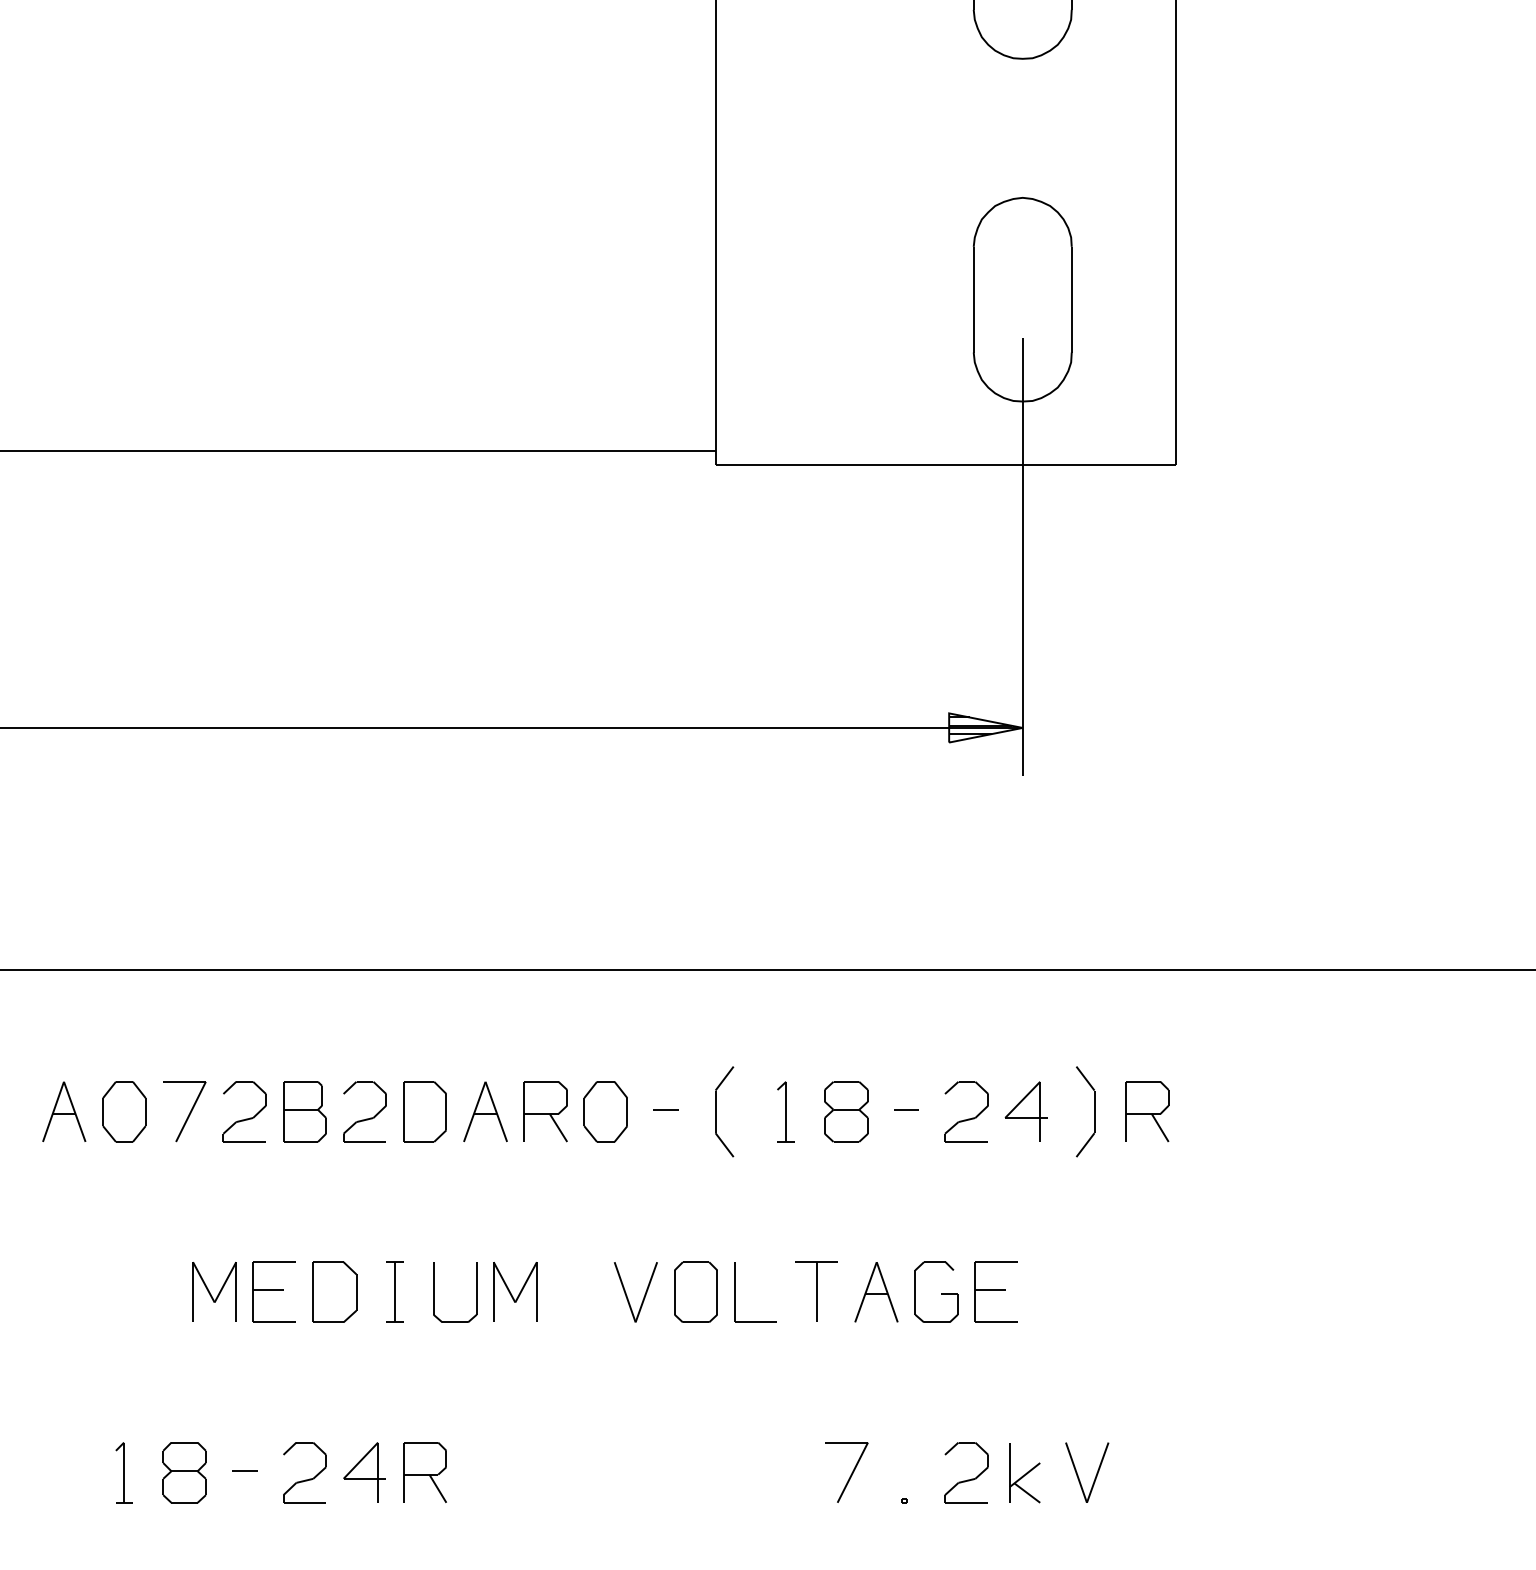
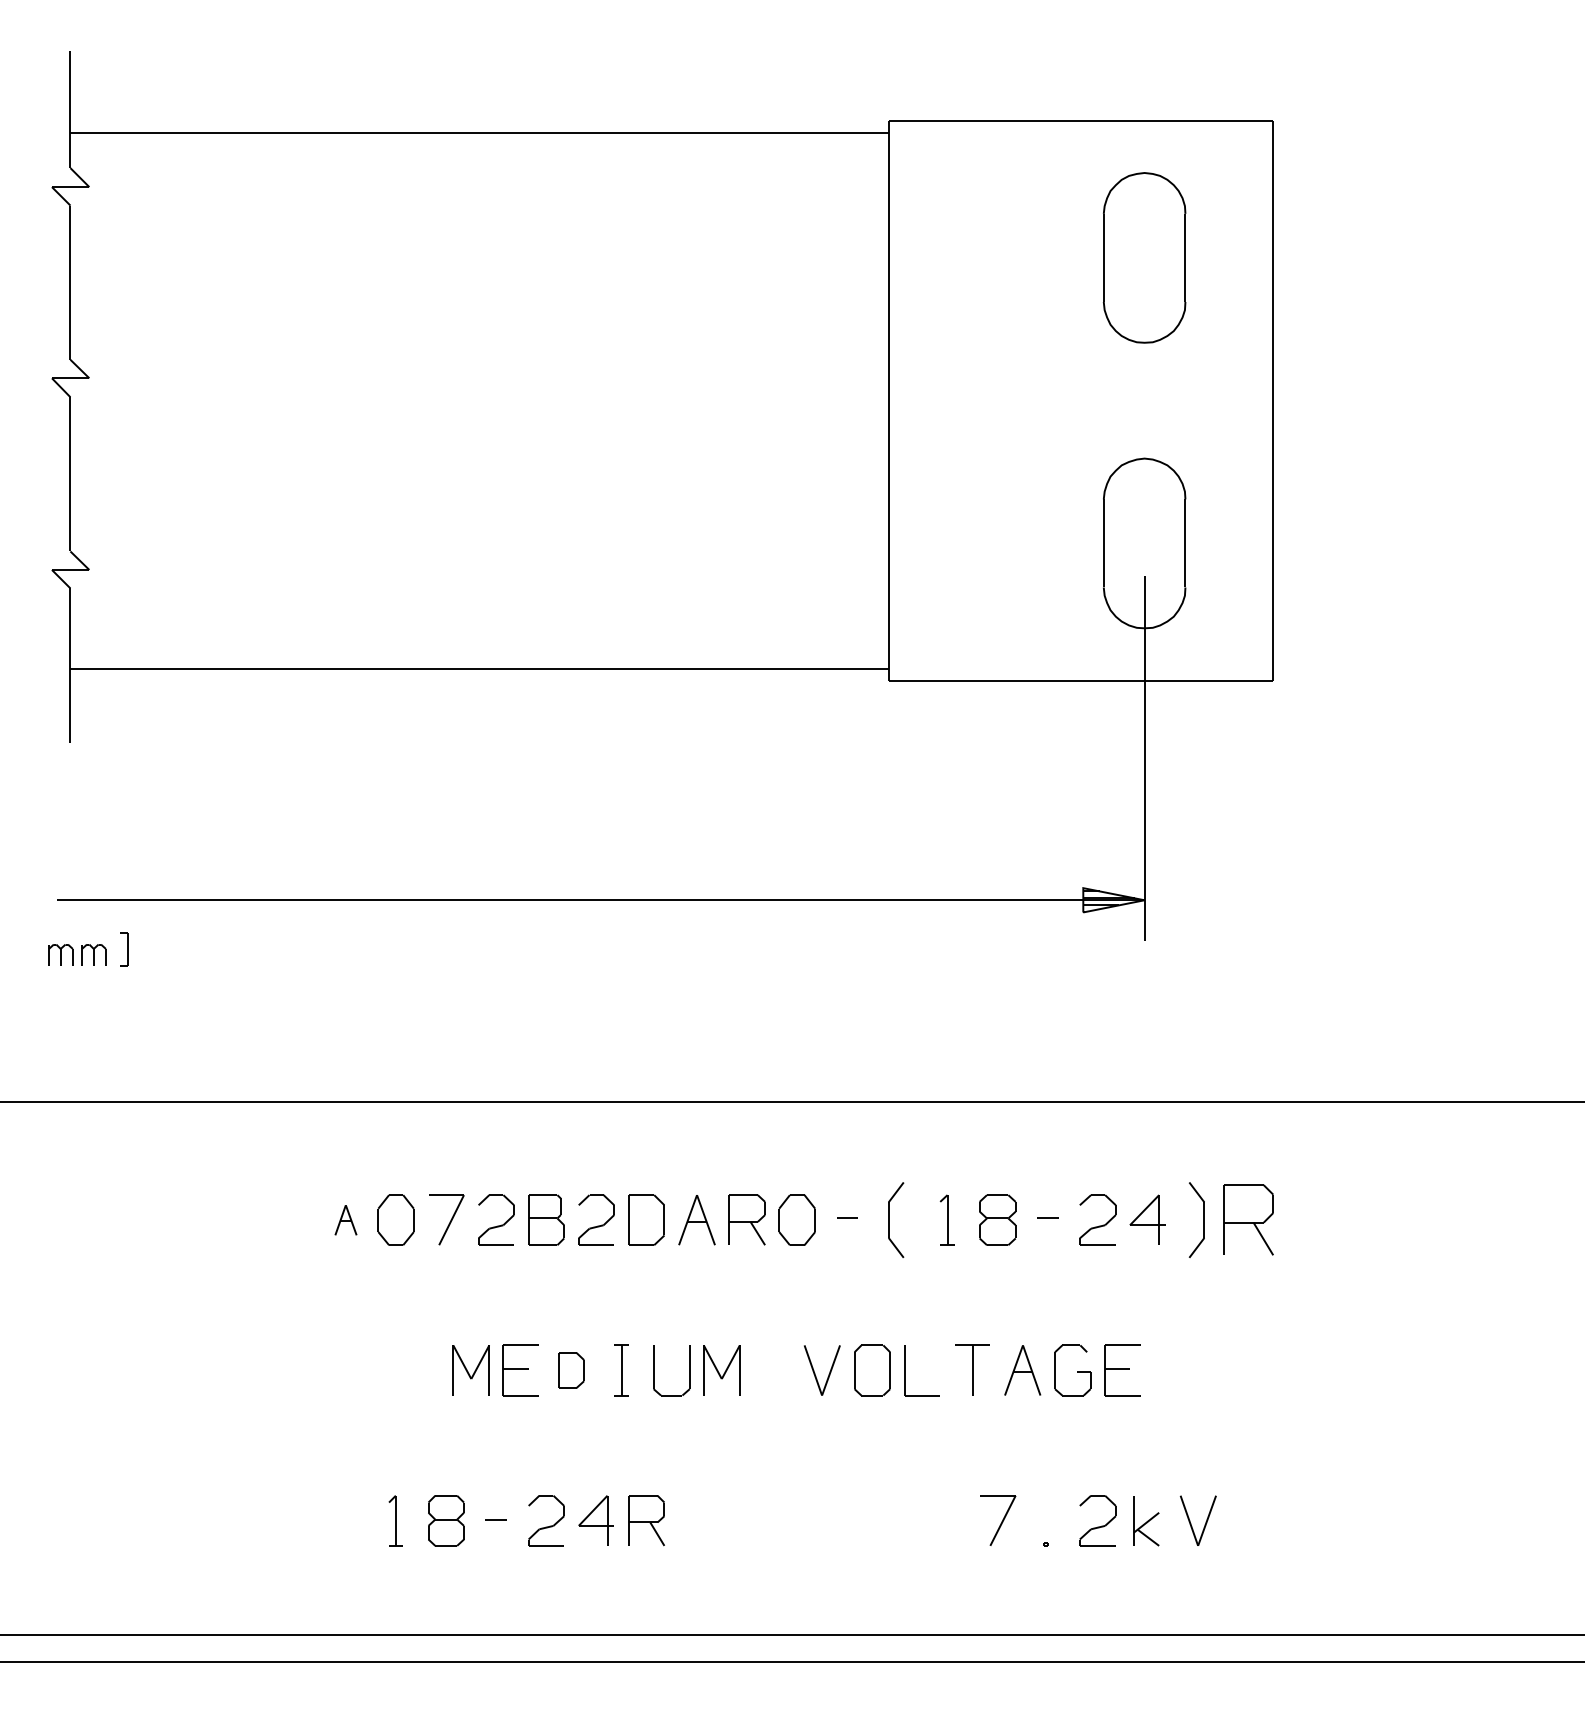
part: (1147, 1111) -> (1248, 1219), size x1.4
part: (63, 1112) -> (345, 1220), size x0.6
part: (334, 1292) -> (571, 1370), size x0.7

